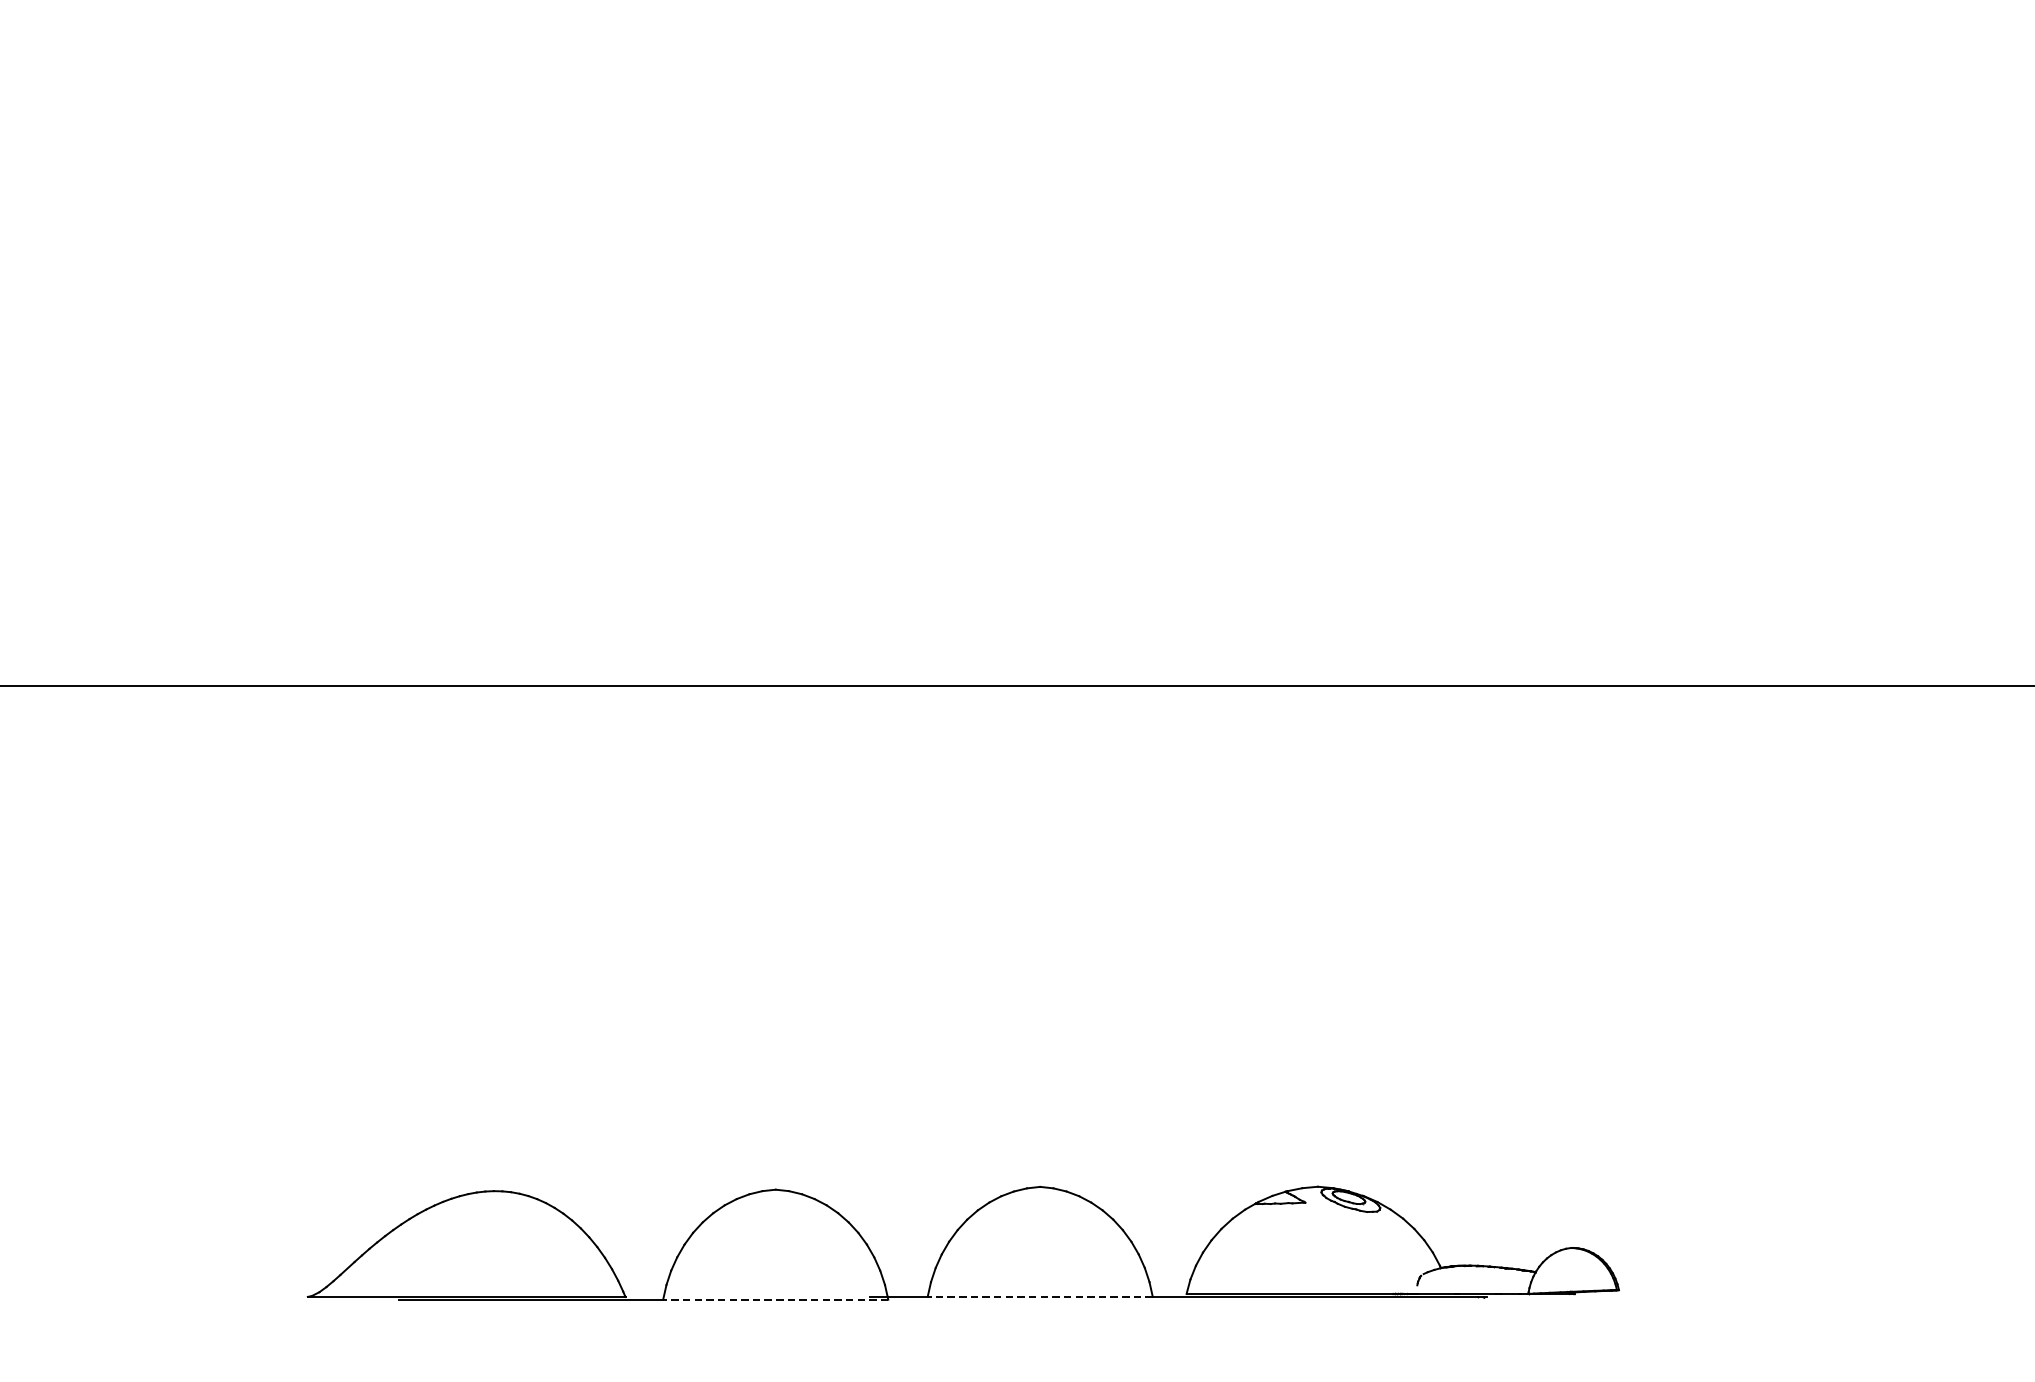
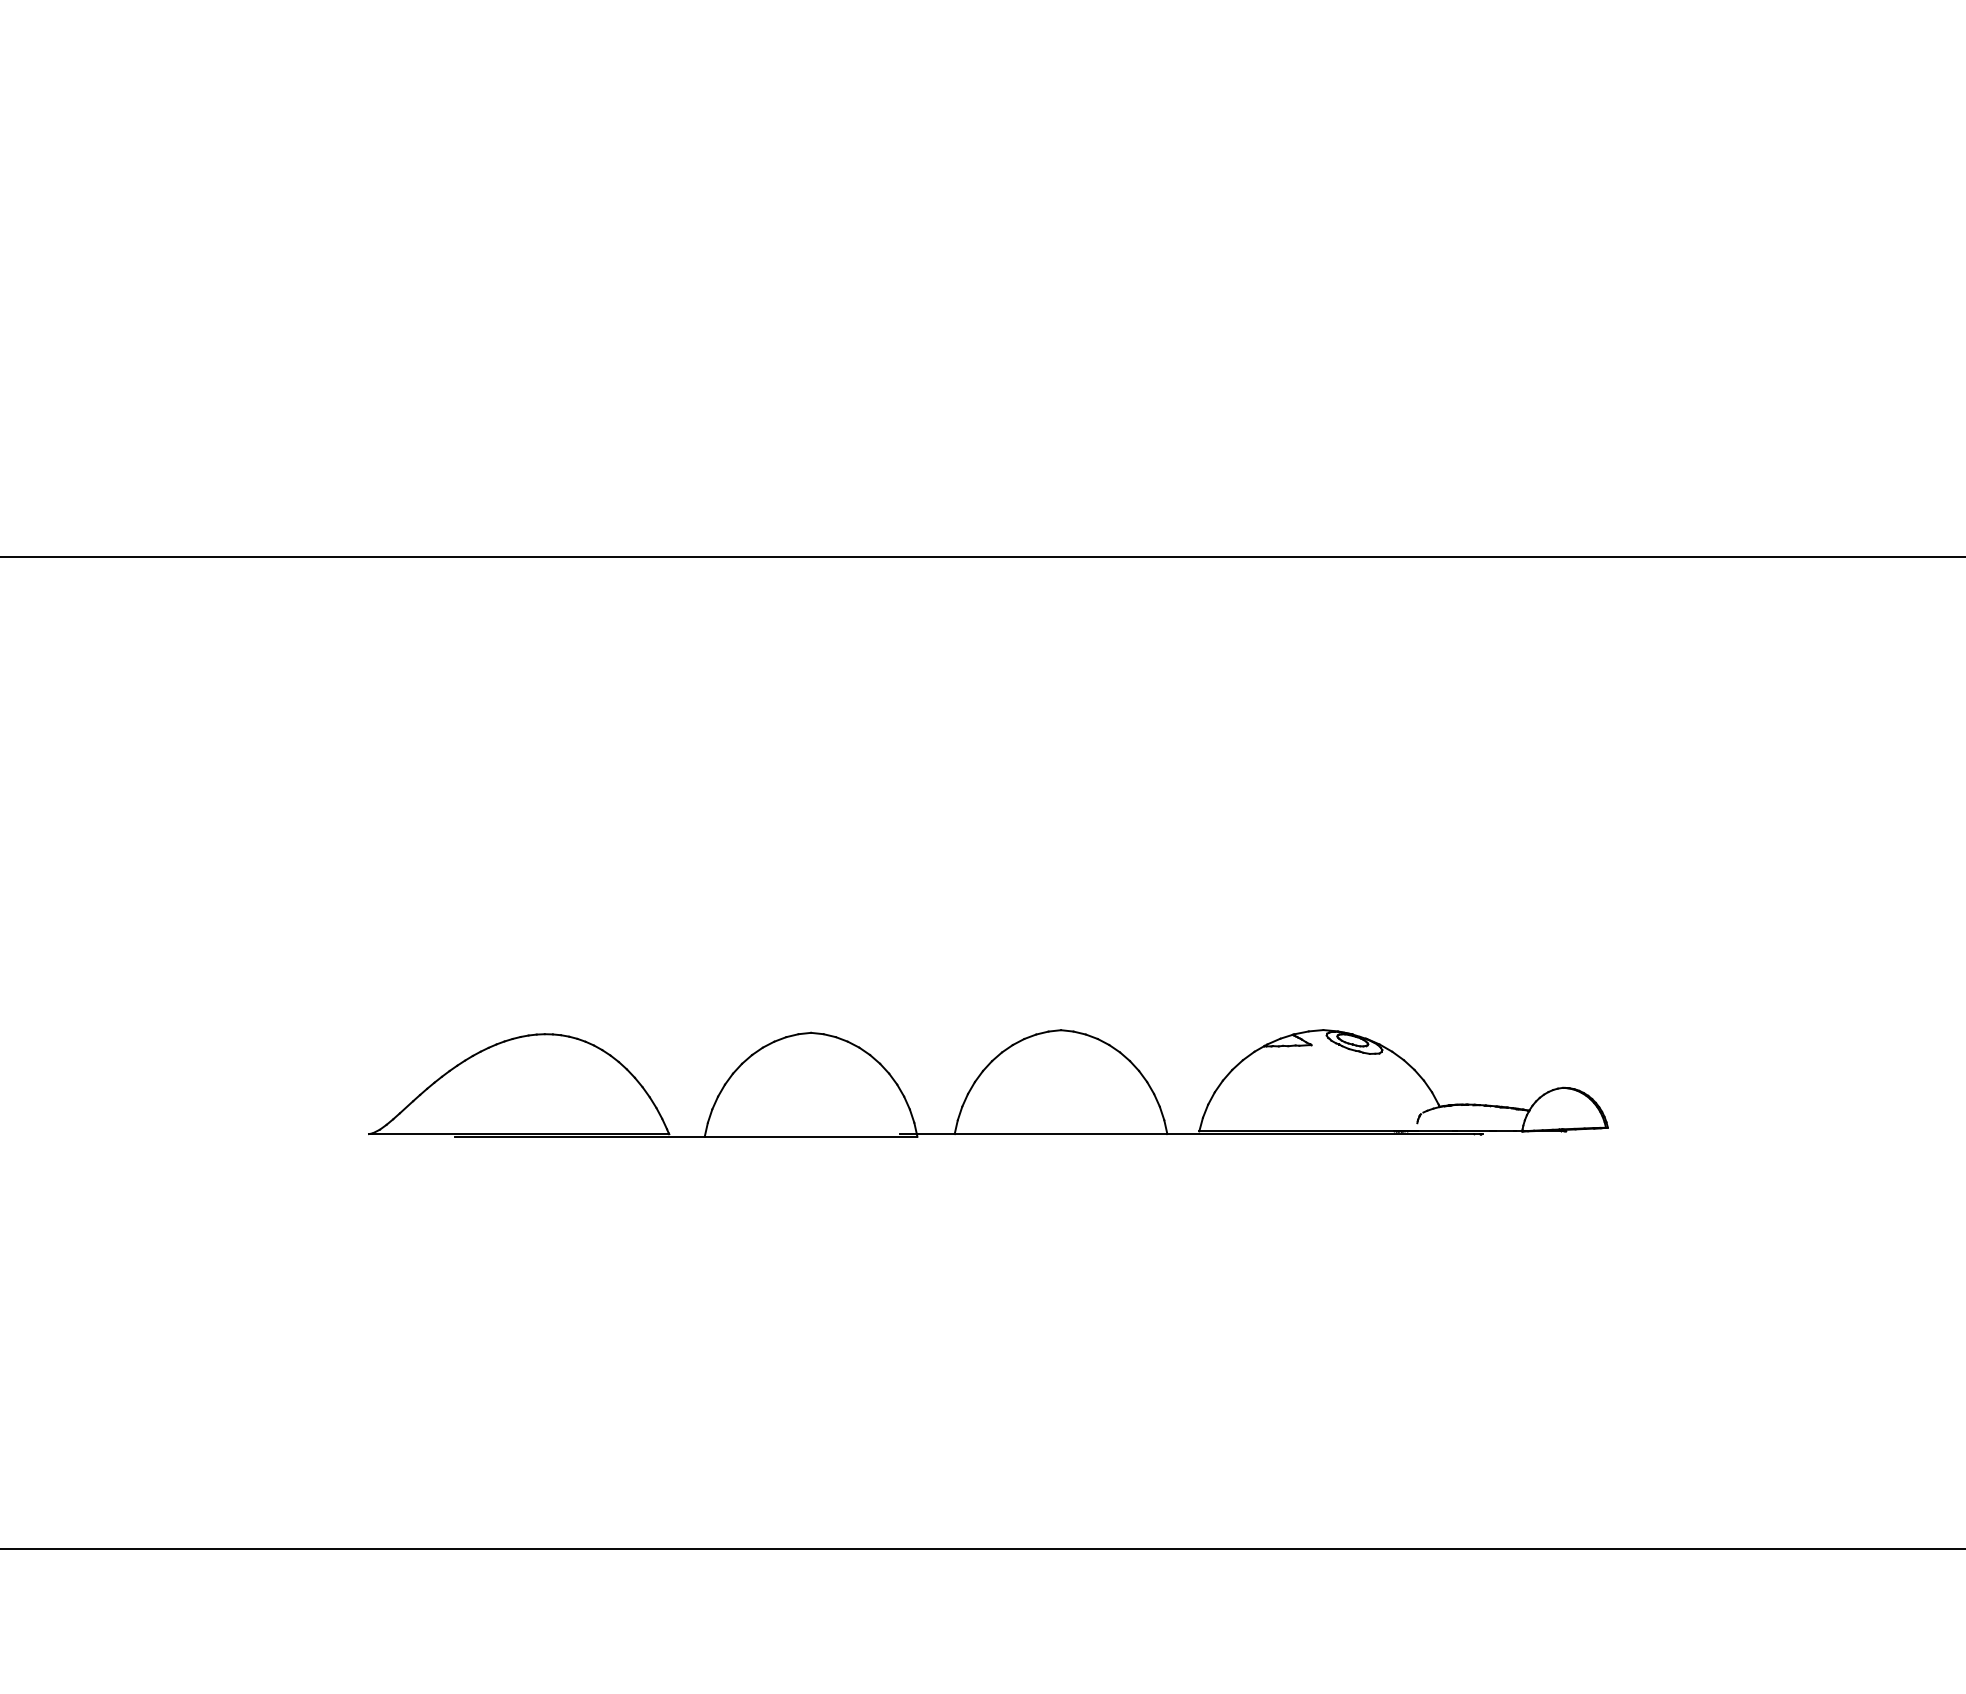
line: (1039, 1297) -> (1060, 1134), dashed -> solid
line: (775, 1299) -> (810, 1136), dashed -> solid

